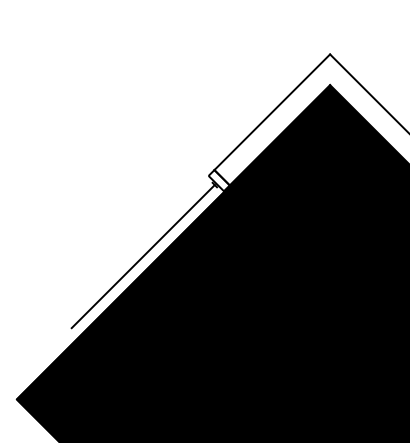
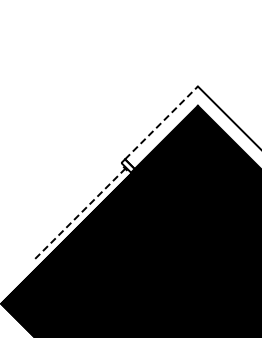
line: (272, 111) -> (161, 122), solid -> dashed
line: (143, 256) -> (80, 213), solid -> dashed

